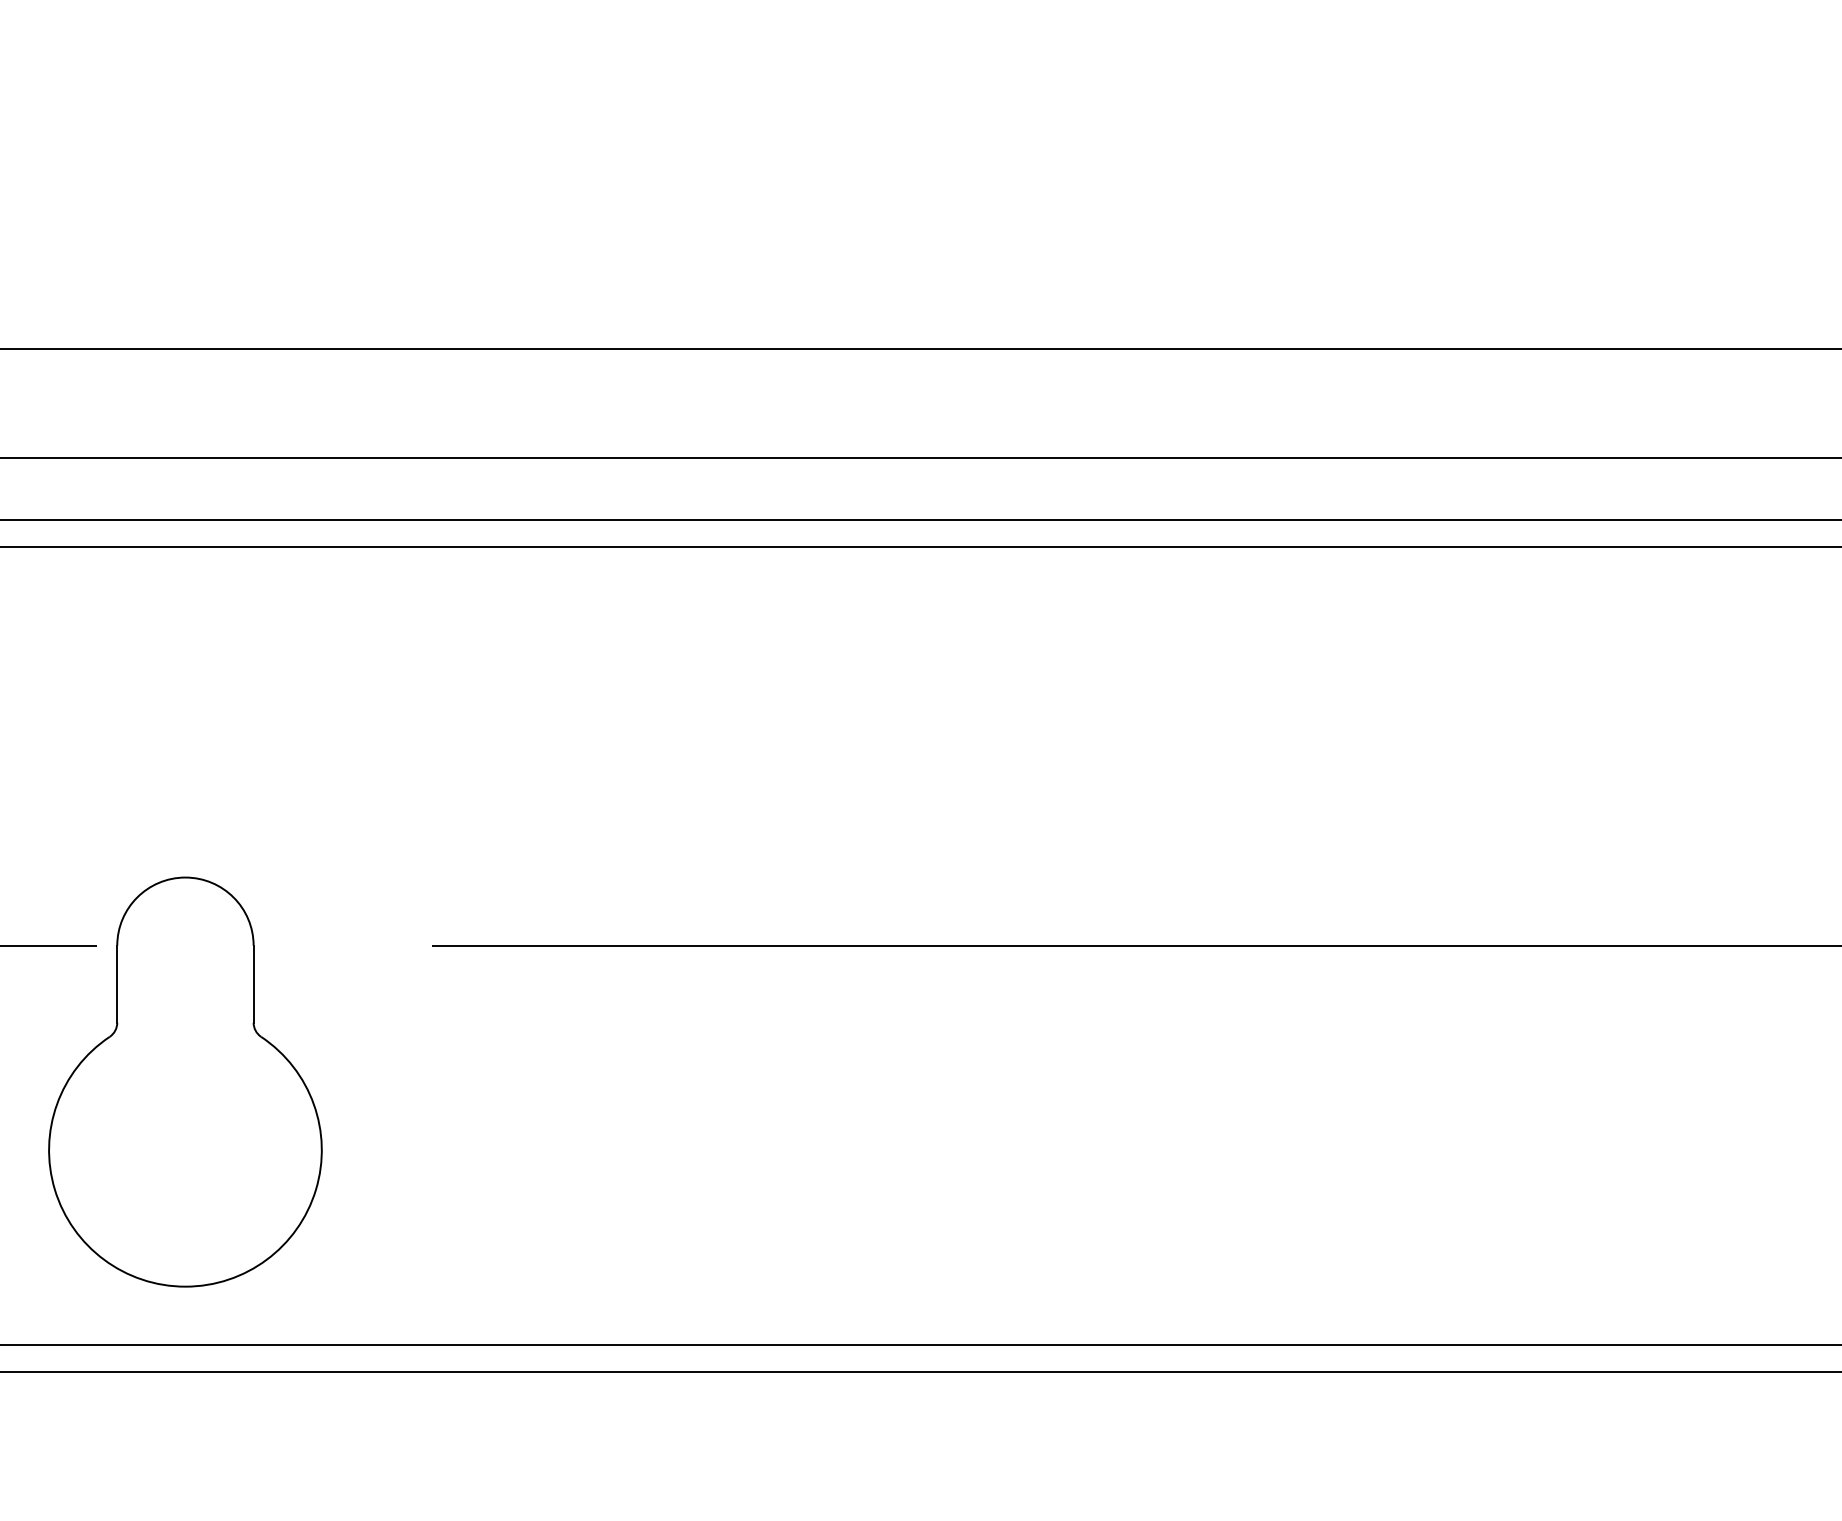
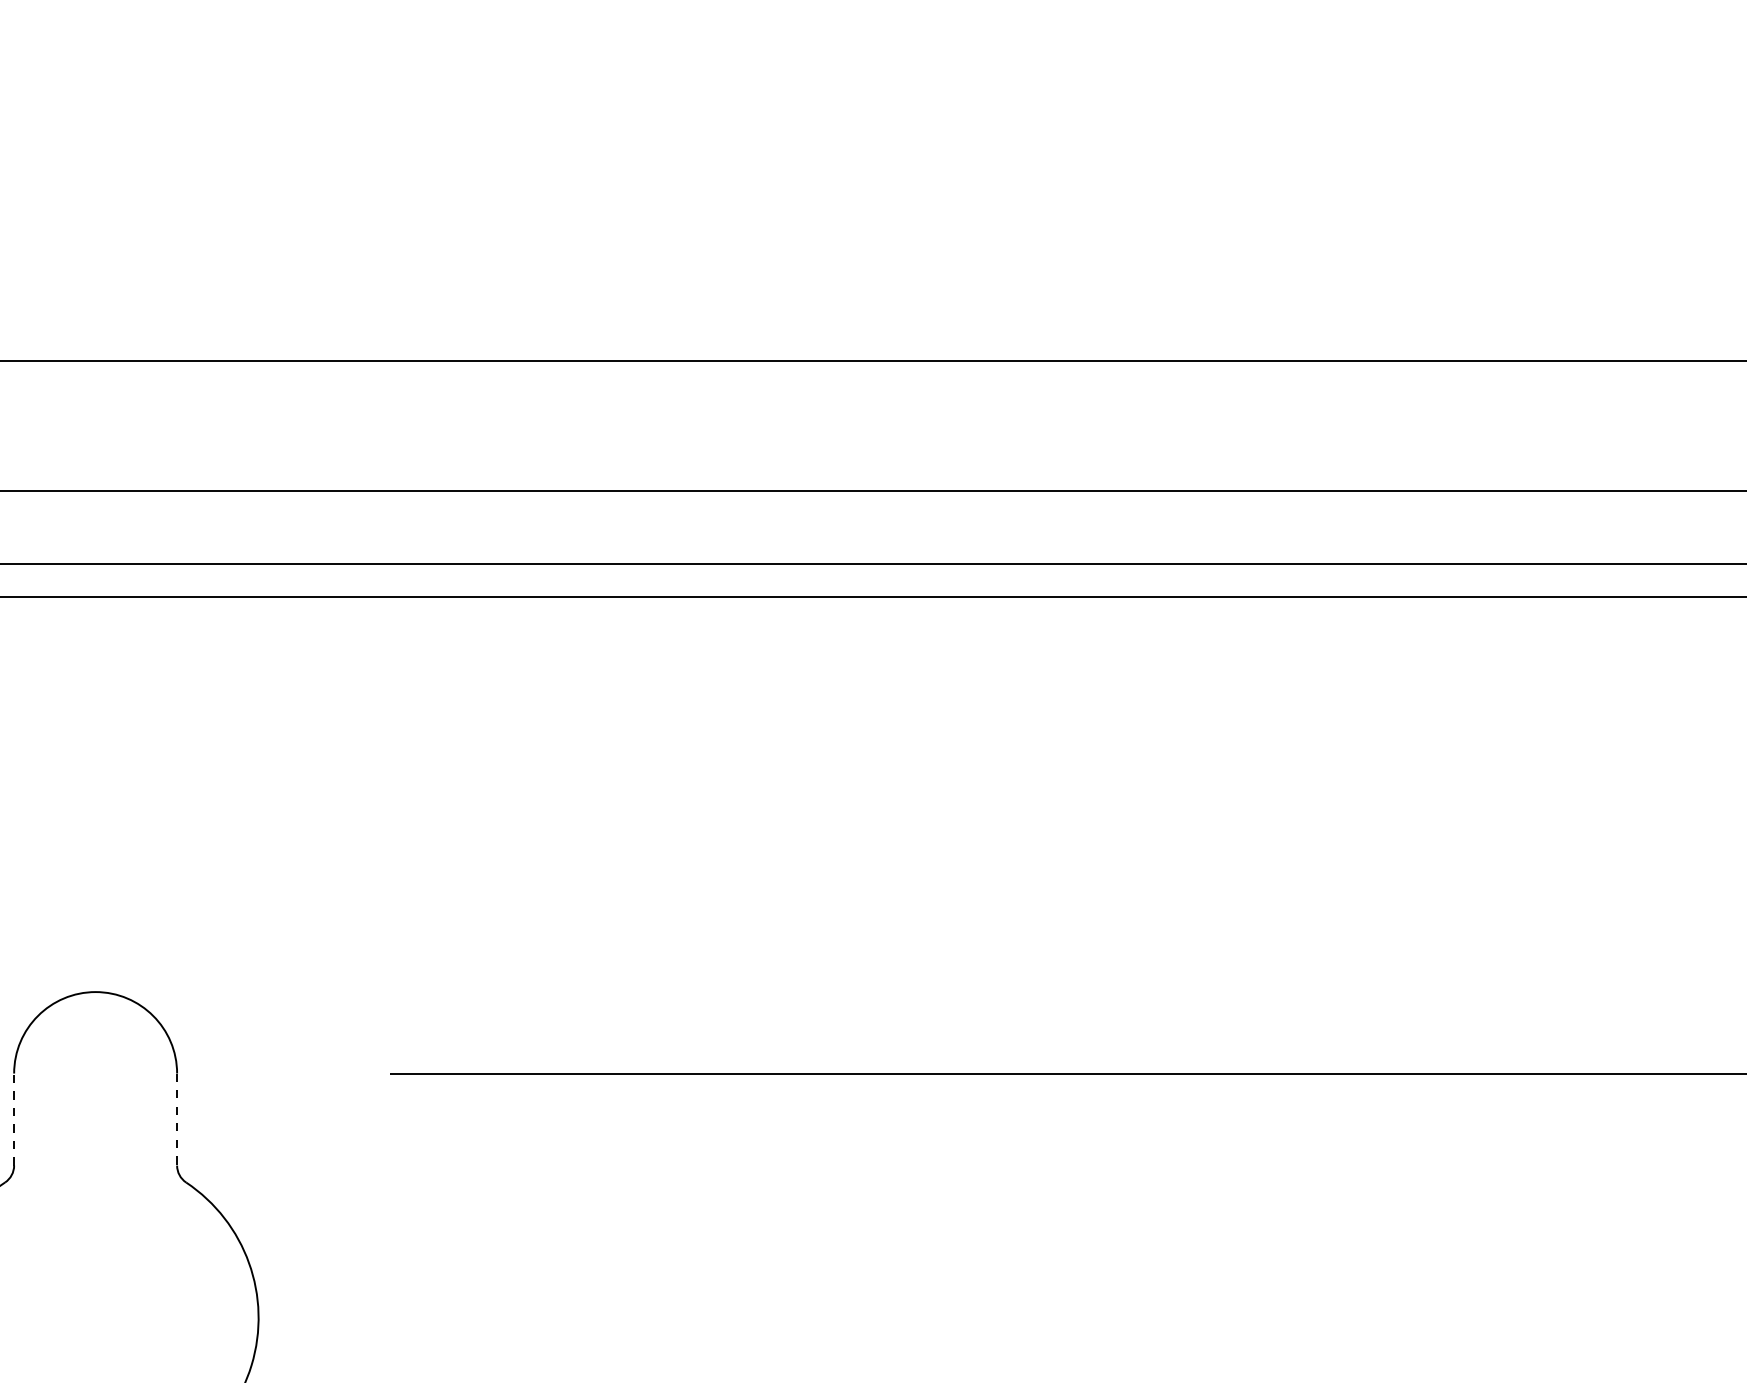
line: (117, 983) -> (14, 1118), solid -> dashed
line: (253, 984) -> (176, 1119), solid -> dashed

